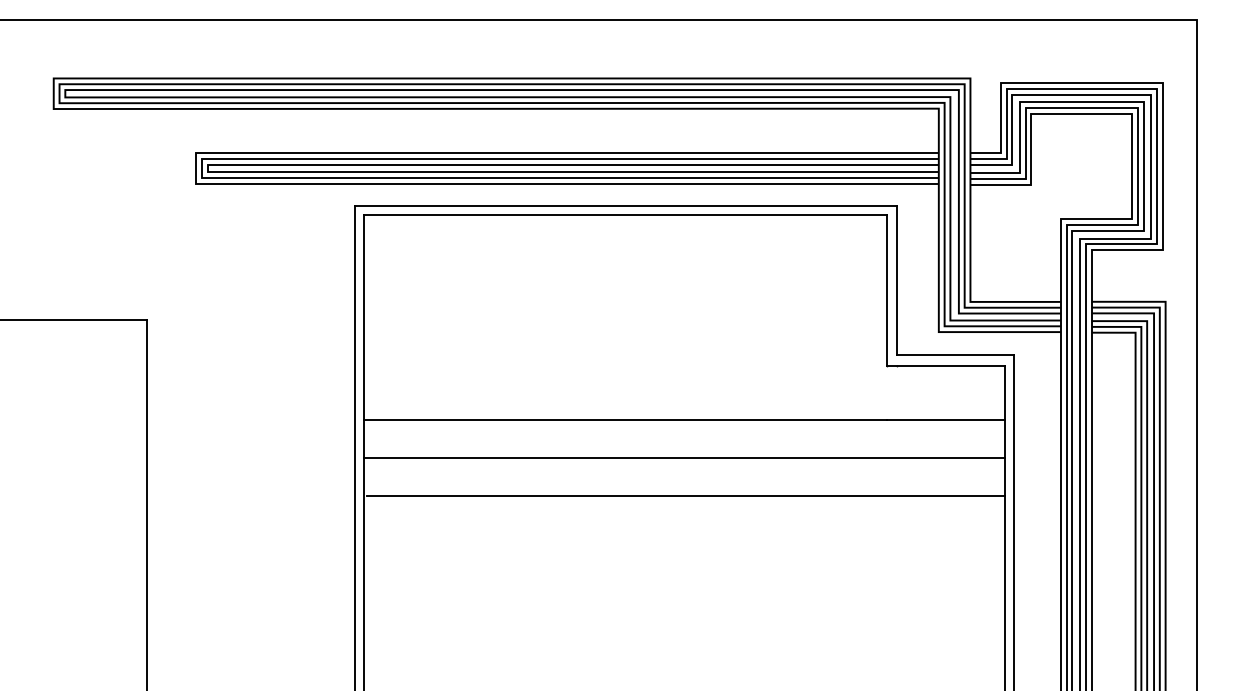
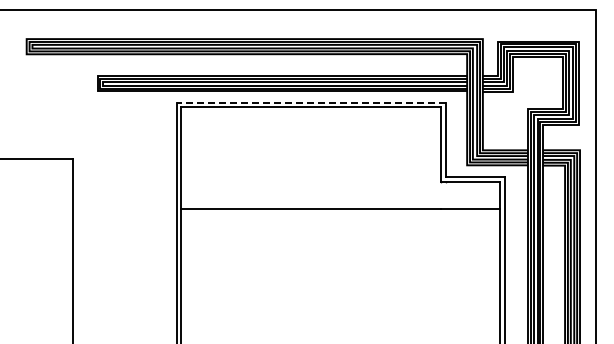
line: (626, 205) -> (311, 102), solid -> dashed
line: (684, 457) -> (340, 227), removed
line: (686, 495) -> (341, 246), removed

